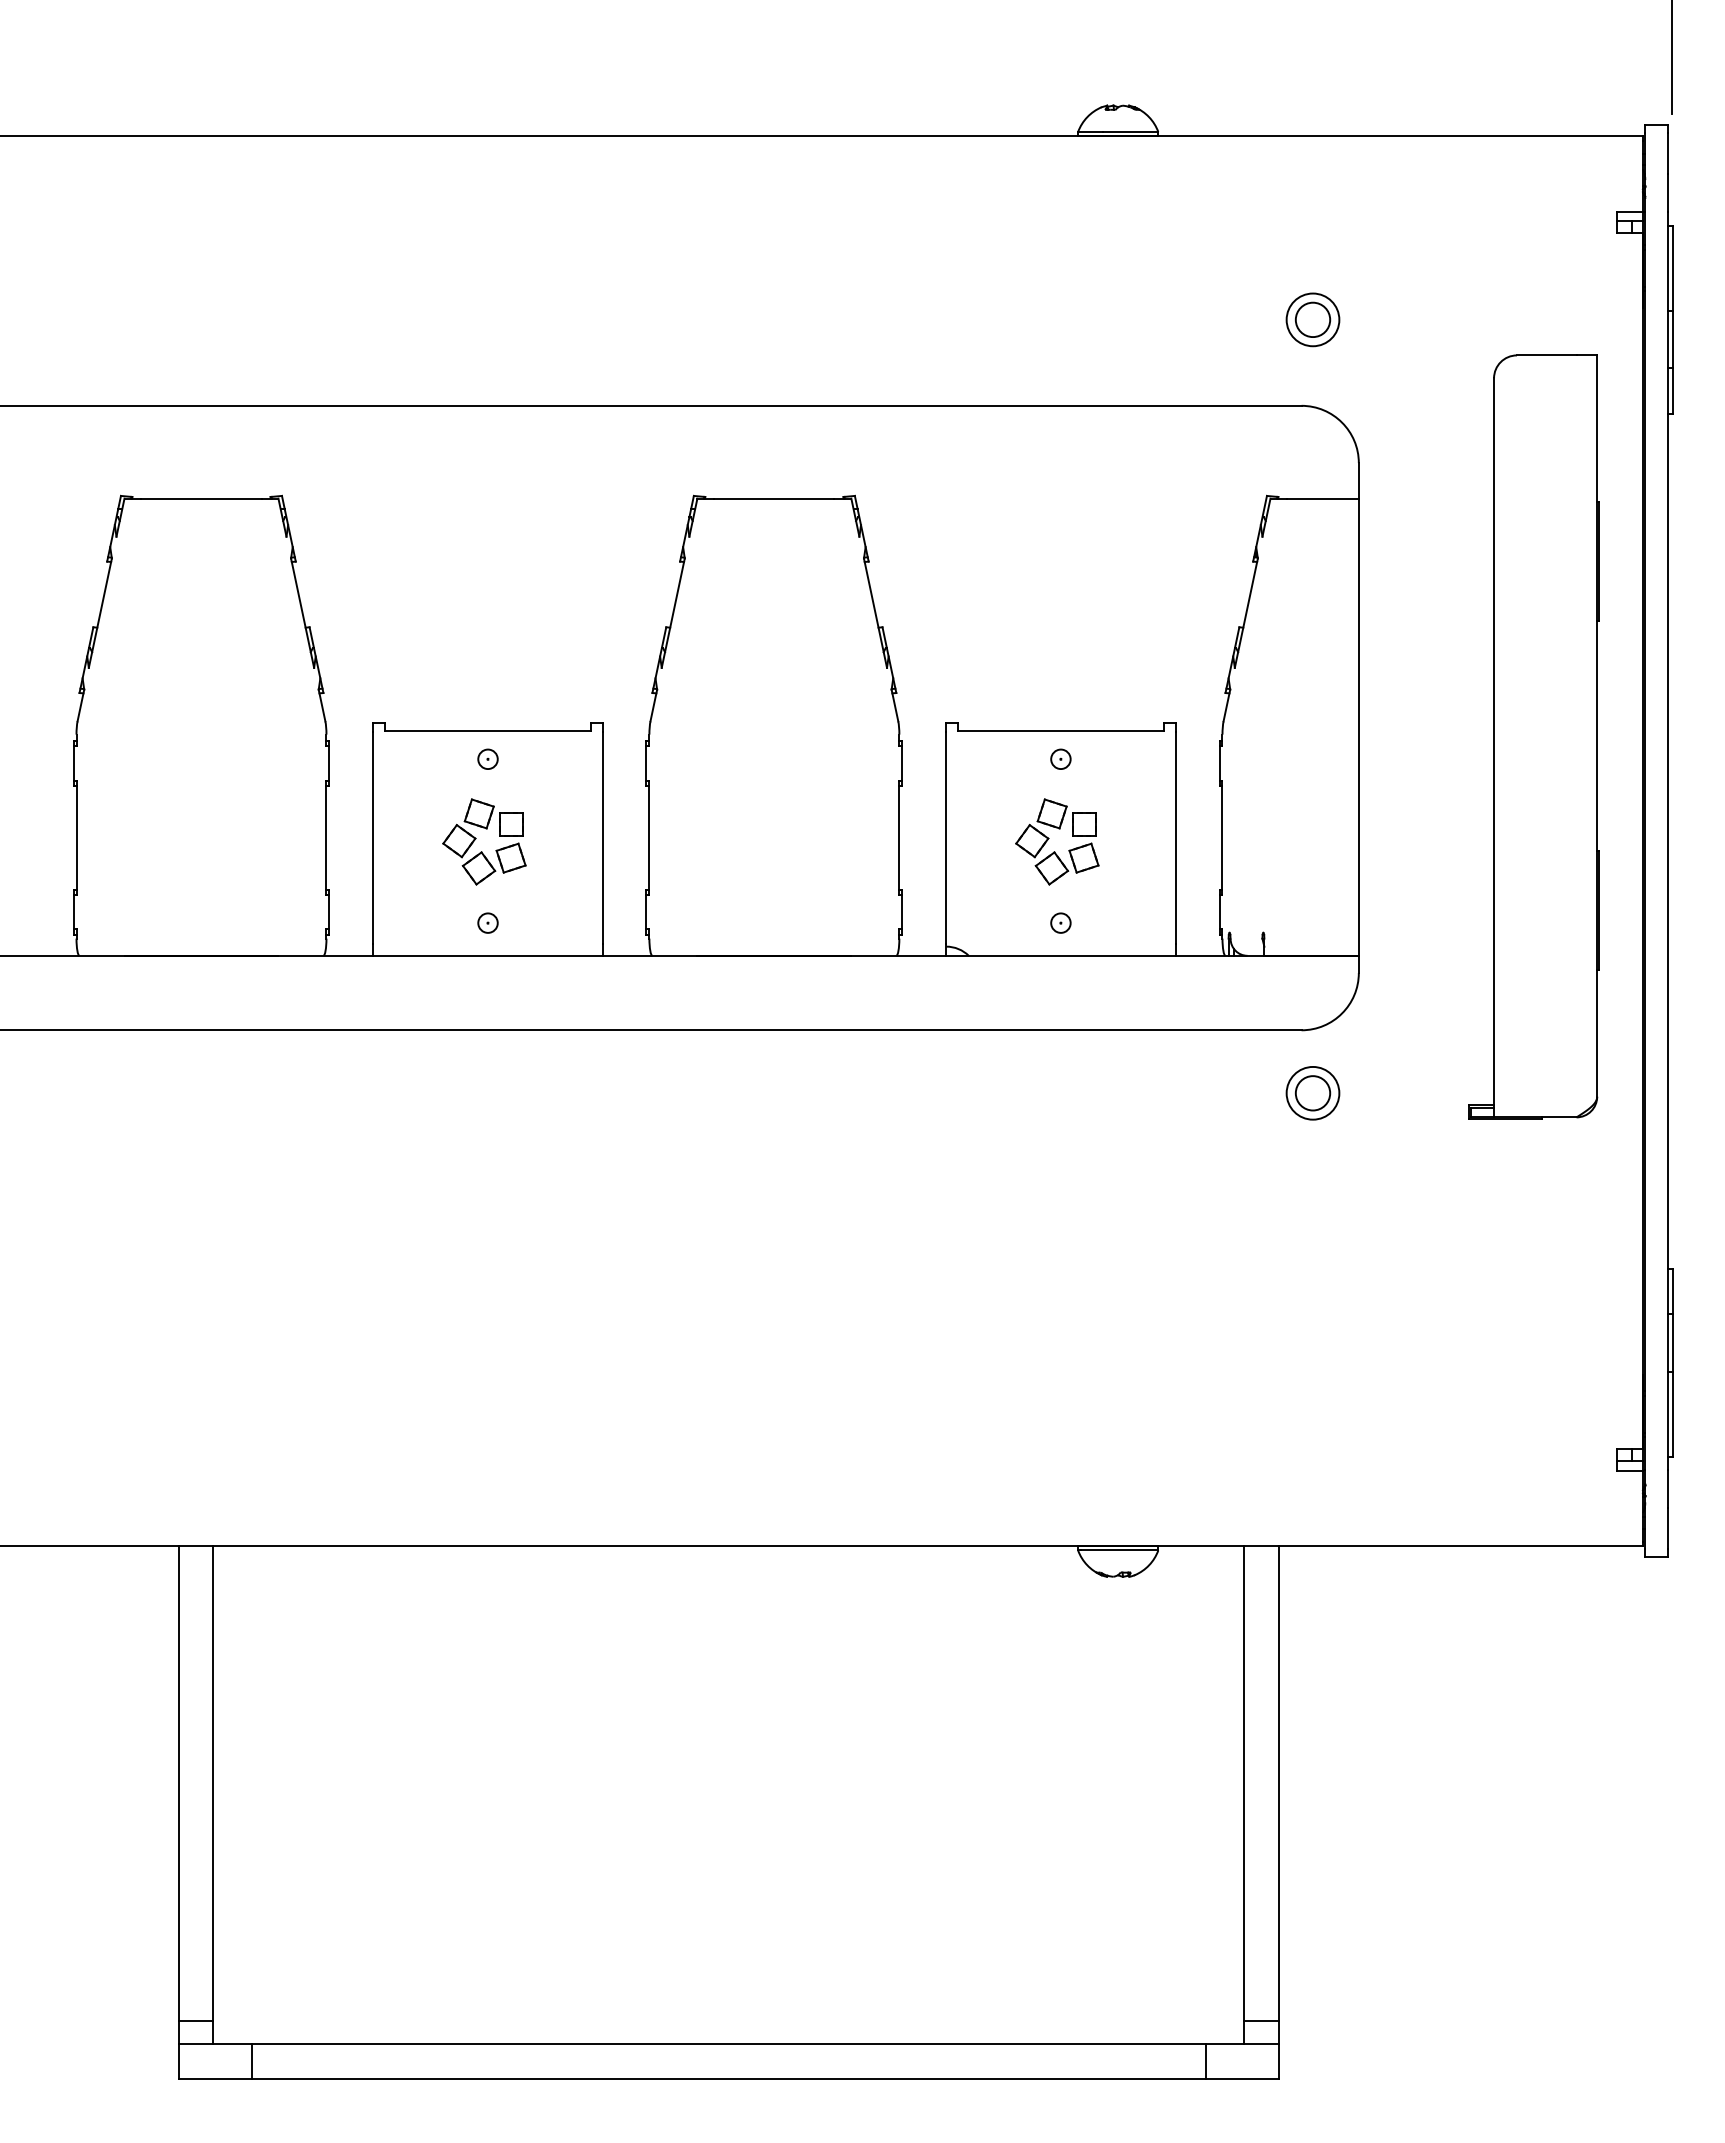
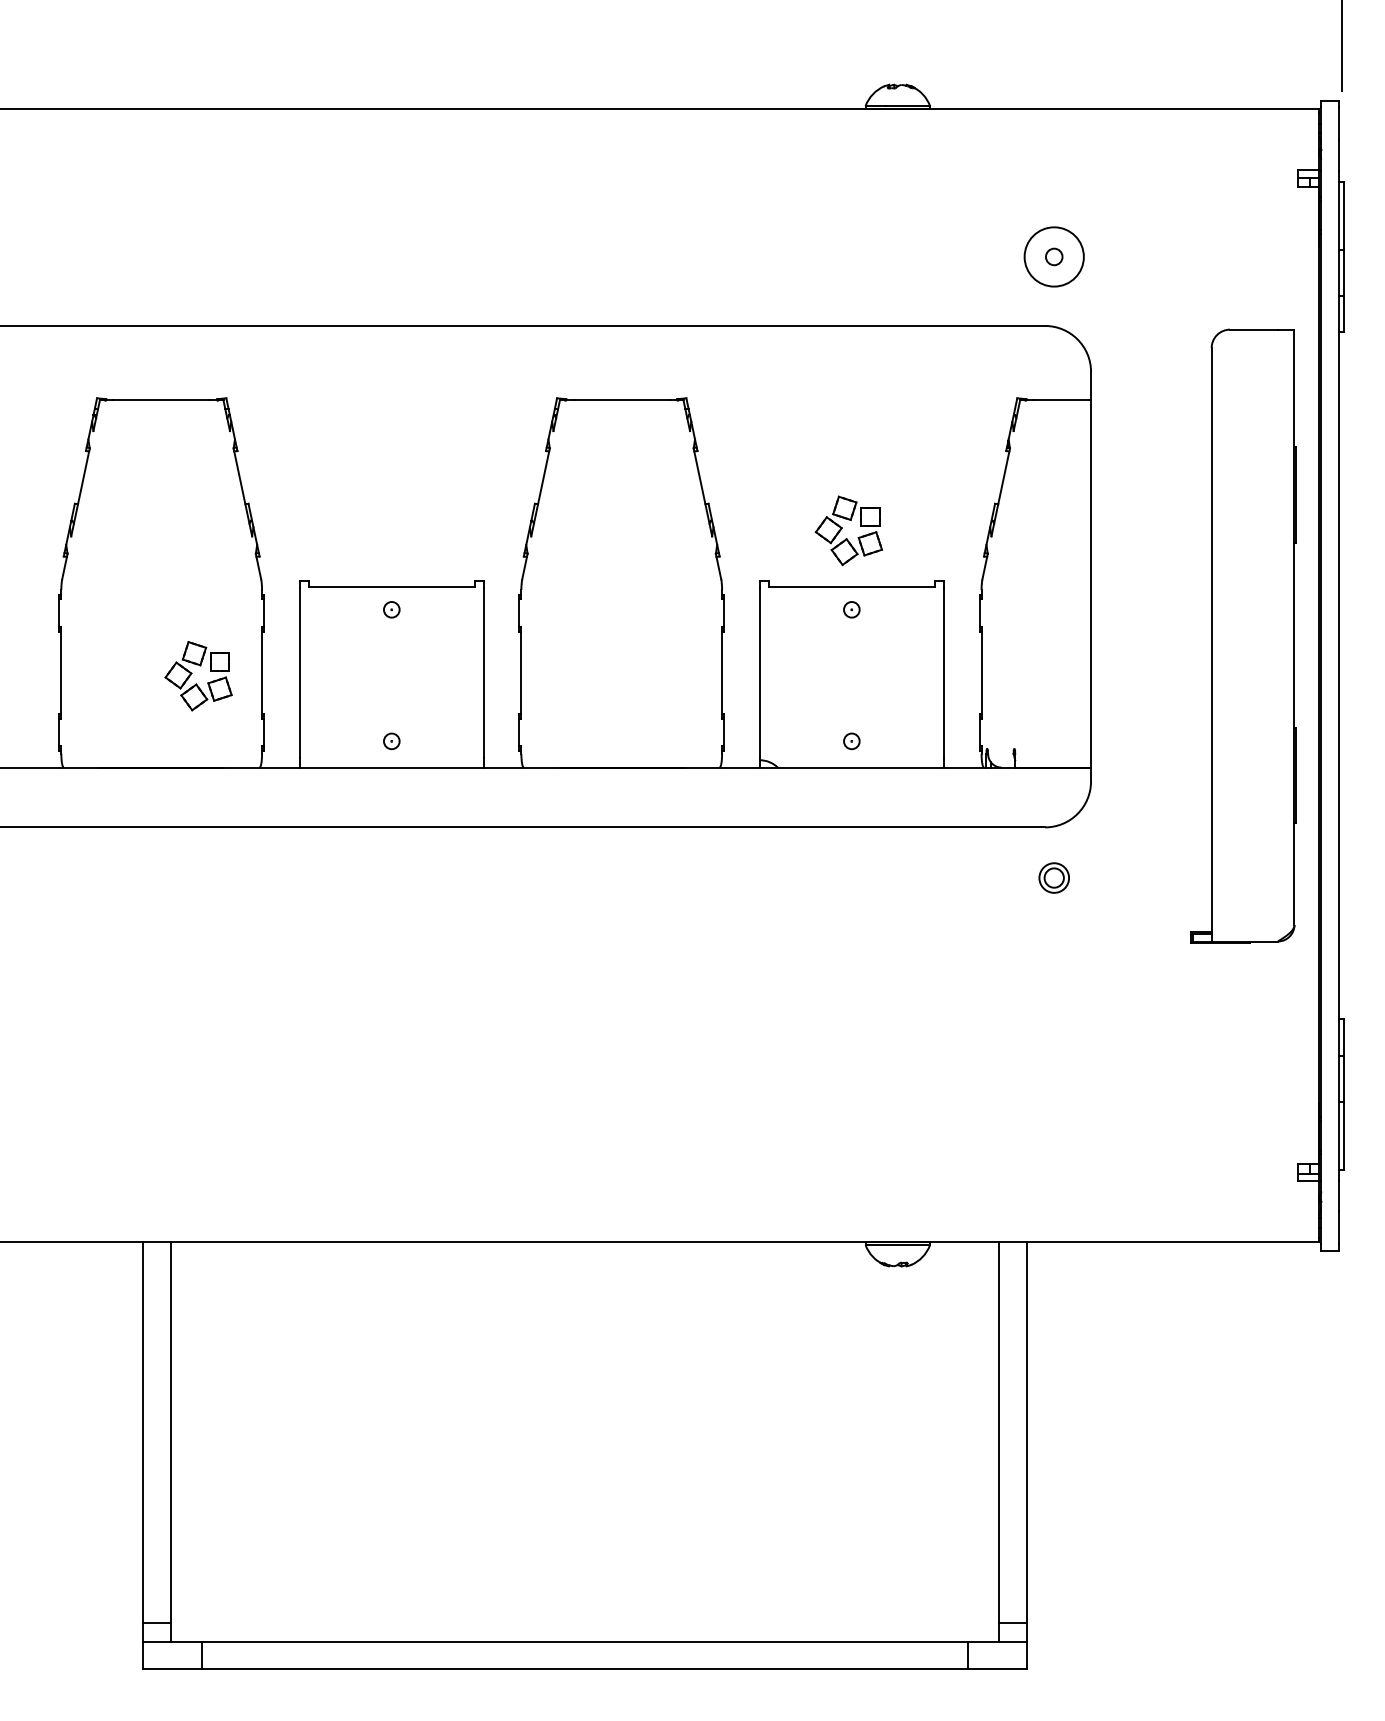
circle: (1312, 319) -> (1053, 256), size x0.6
circle: (1312, 319) -> (1053, 256), size x1.4
part: (1533, 736) -> (1243, 635), moved
part: (476, 838) -> (192, 673), moved
part: (1049, 838) -> (842, 528), moved
part: (1312, 1093) -> (1053, 878), size x0.7

